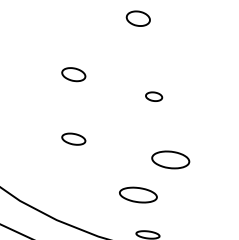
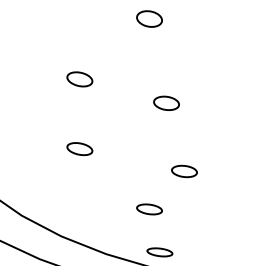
part: (154, 96) -> (166, 102), size x1.43
part: (170, 159) -> (184, 171), size x0.62
part: (138, 195) -> (149, 209), size x0.62

